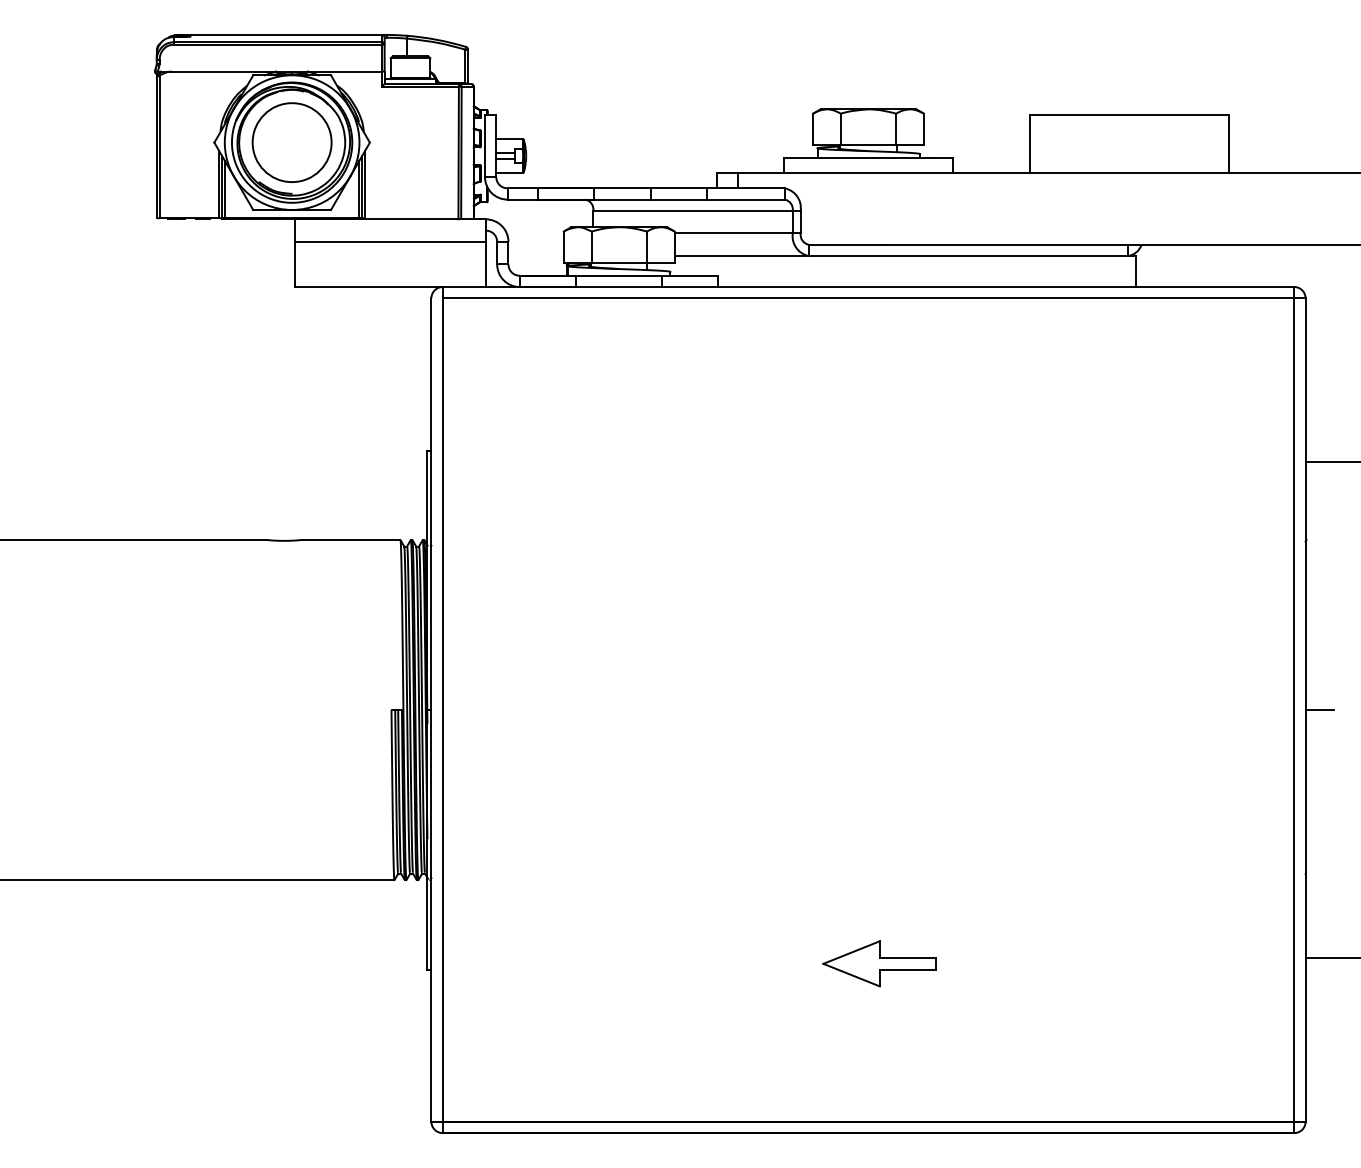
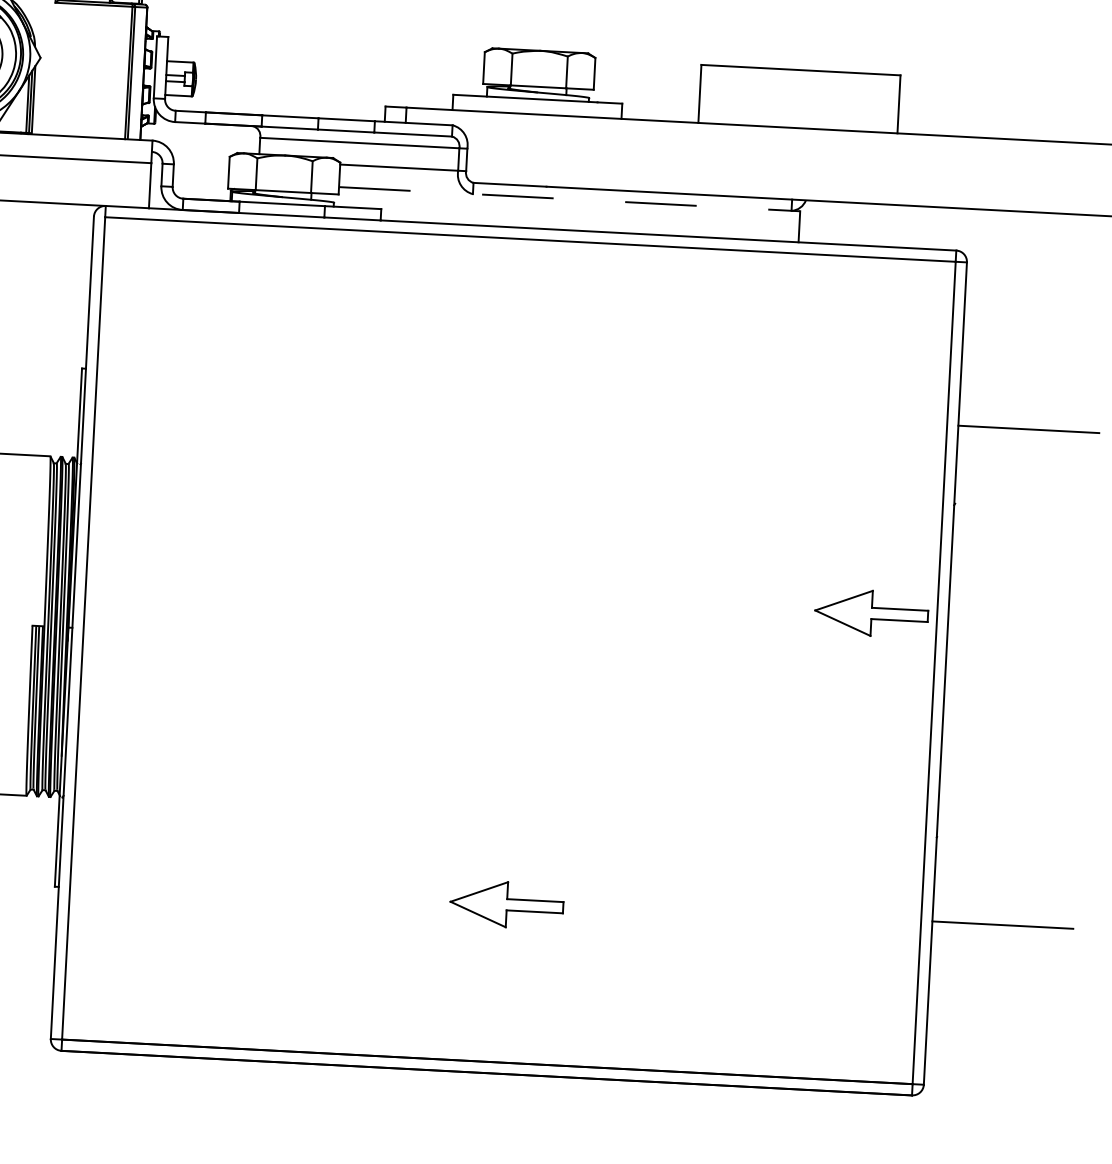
line: (905, 255) -> (569, 198), solid -> dashed
part: (1228, 653) -> (871, 613), added
line: (1319, 710) -> (959, 674), removed

